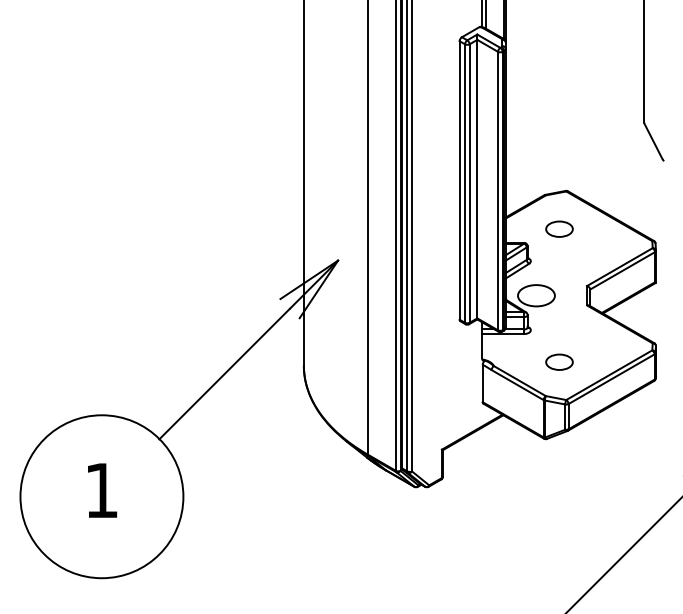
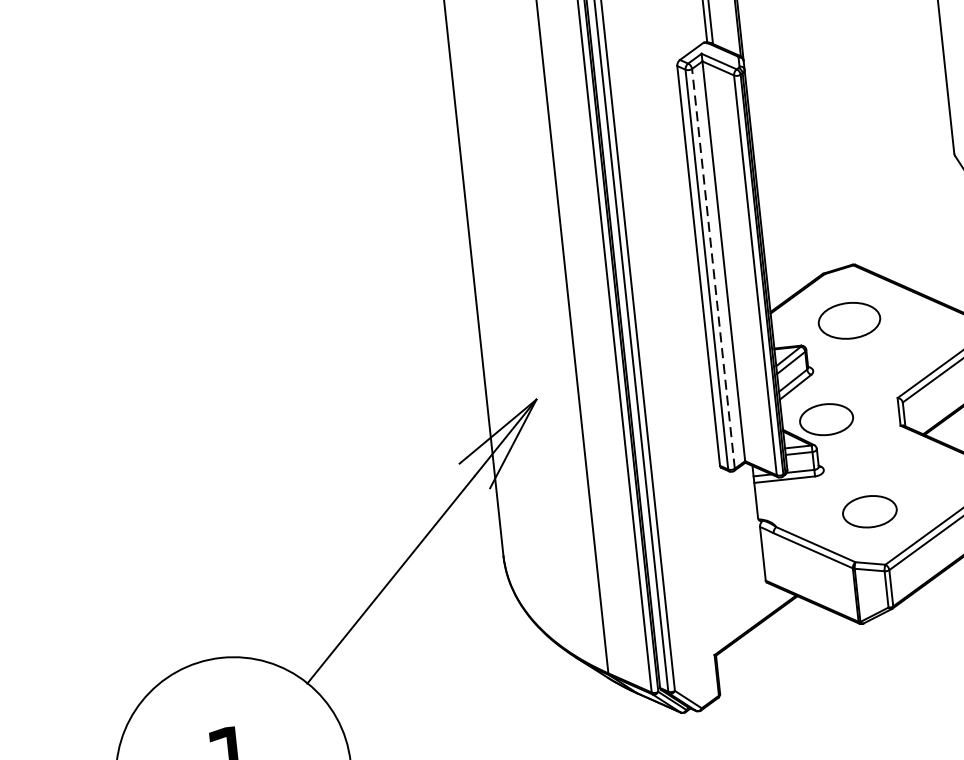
line: (469, 183) -> (713, 268), solid -> dashed
part: (559, 228) -> (849, 319), size x1.6
part: (559, 361) -> (869, 510), size x1.4

